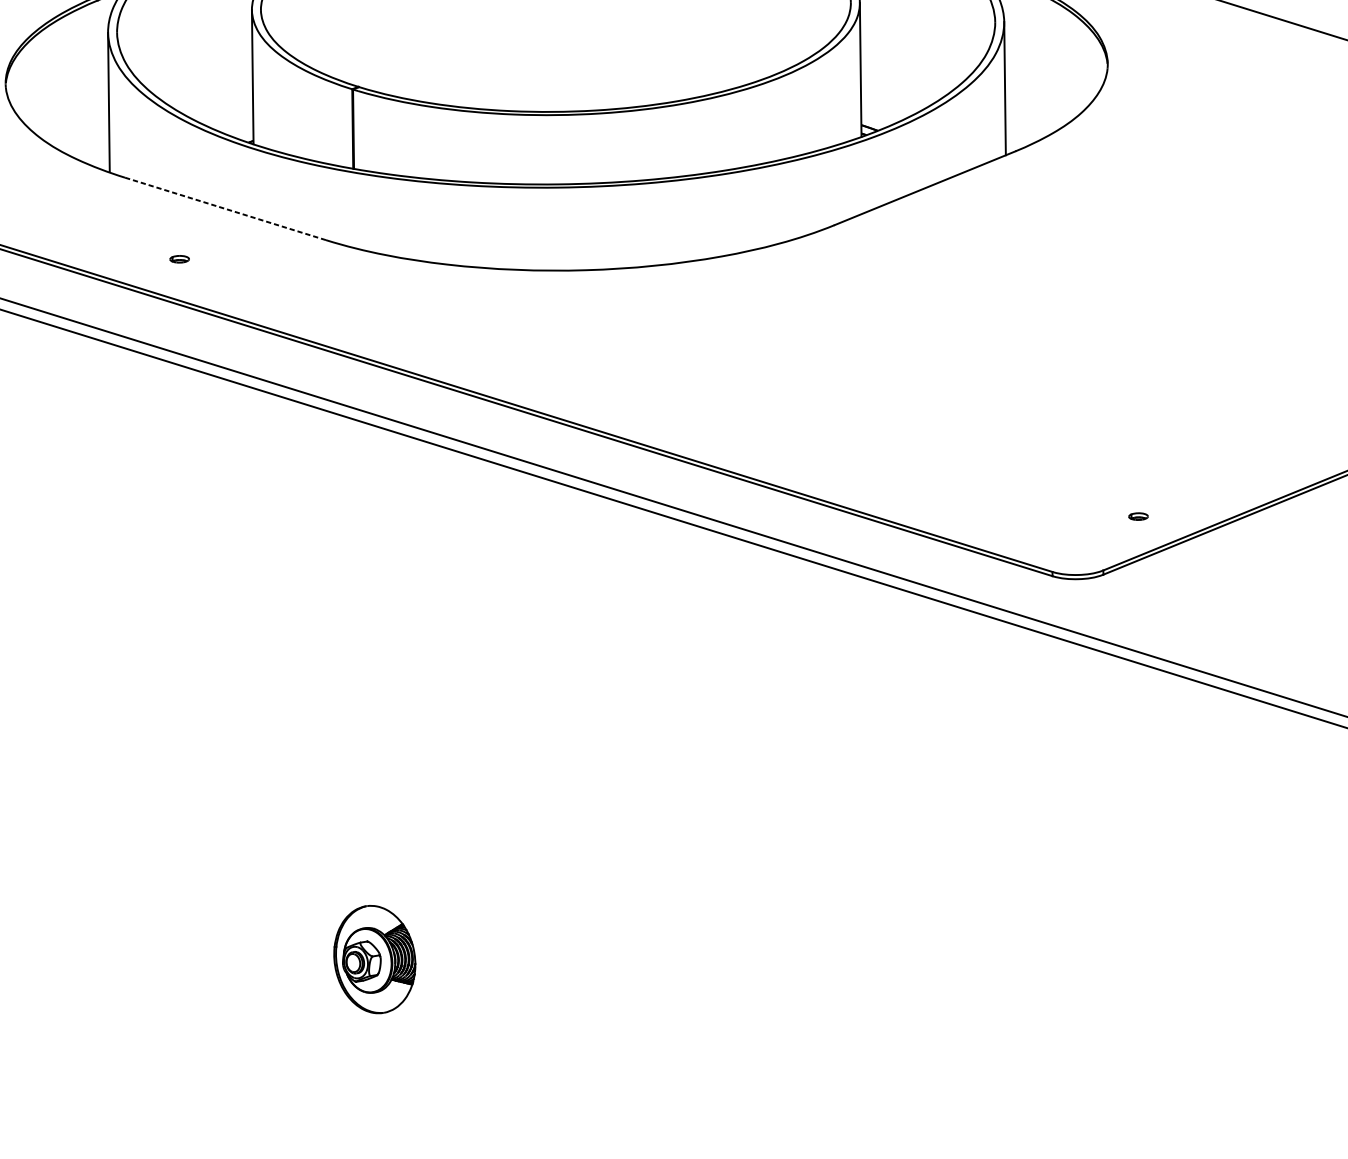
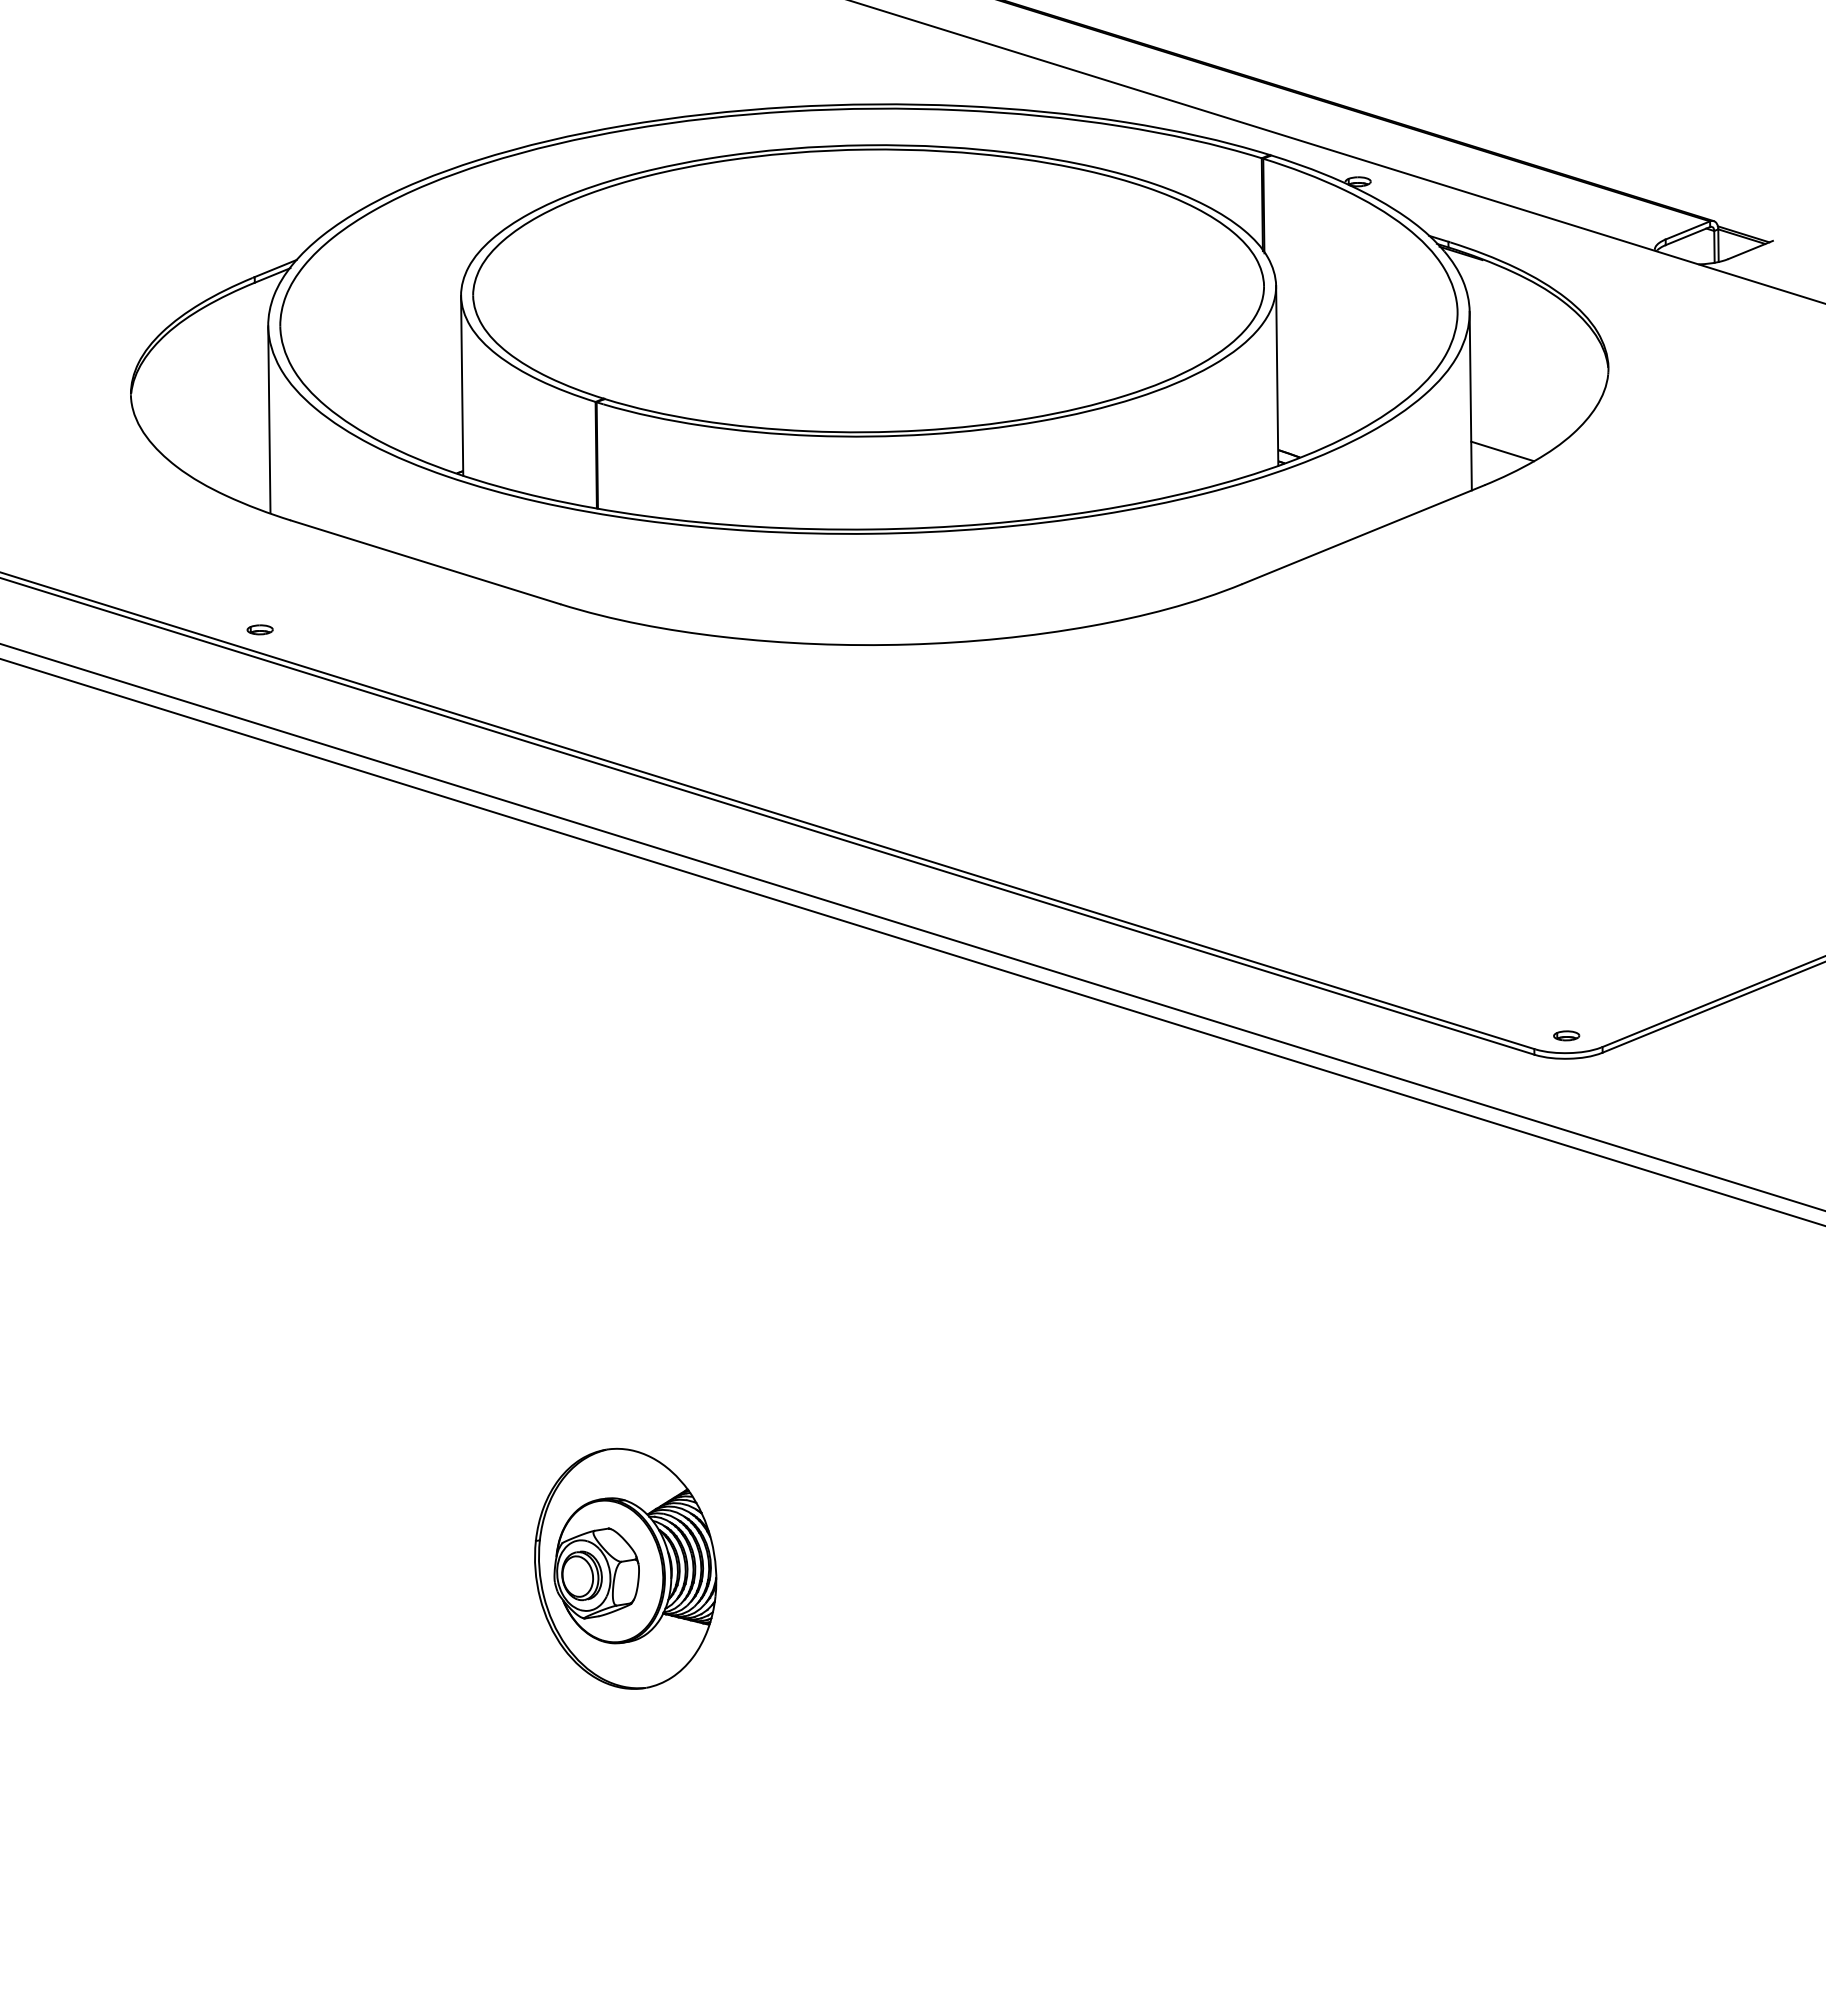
line: (1028, 126) -> (1502, 451), added
line: (225, 209) -> (425, 562), dashed -> solid
part: (179, 259) -> (259, 629), moved
part: (1138, 516) -> (1566, 1035), moved
part: (374, 959) -> (625, 1568), size x1.67

